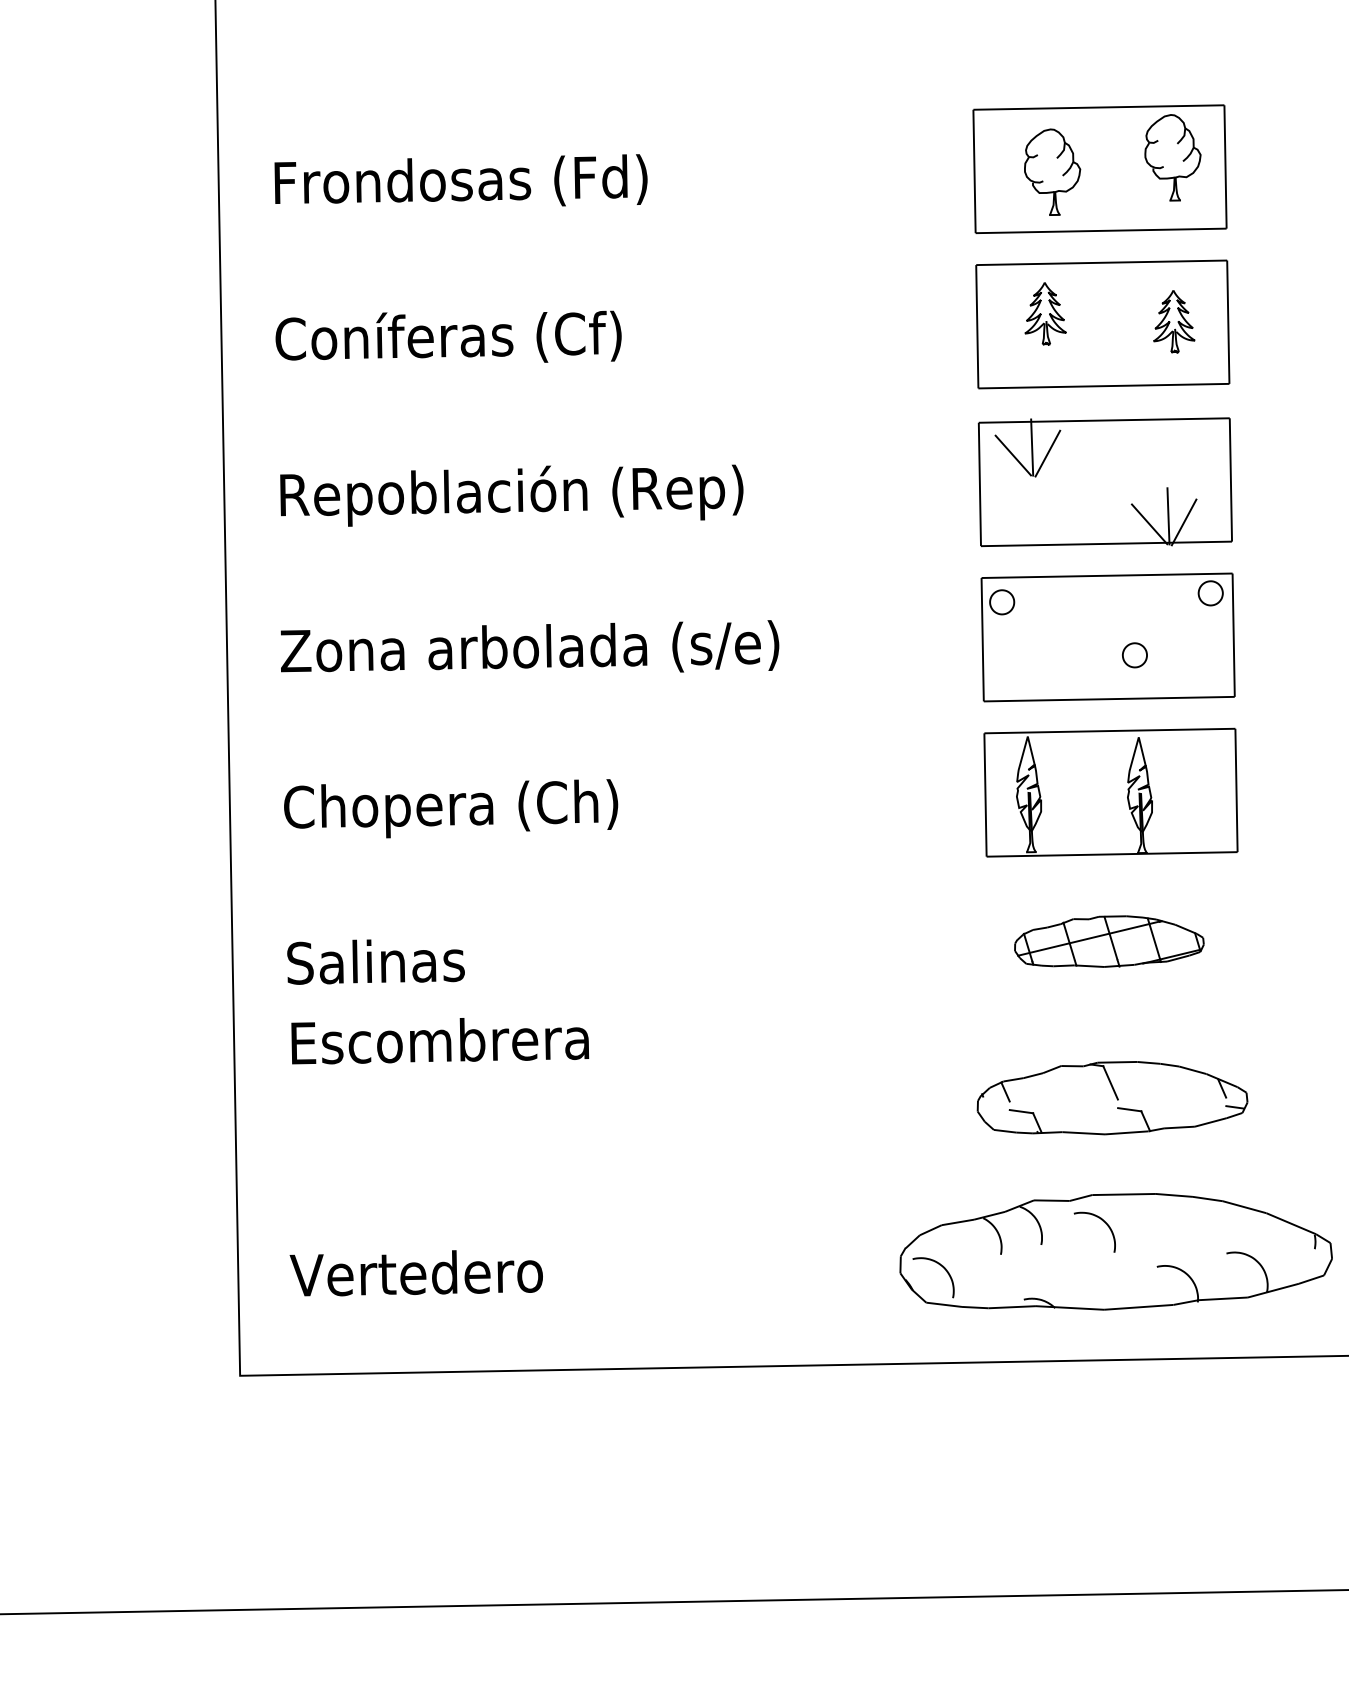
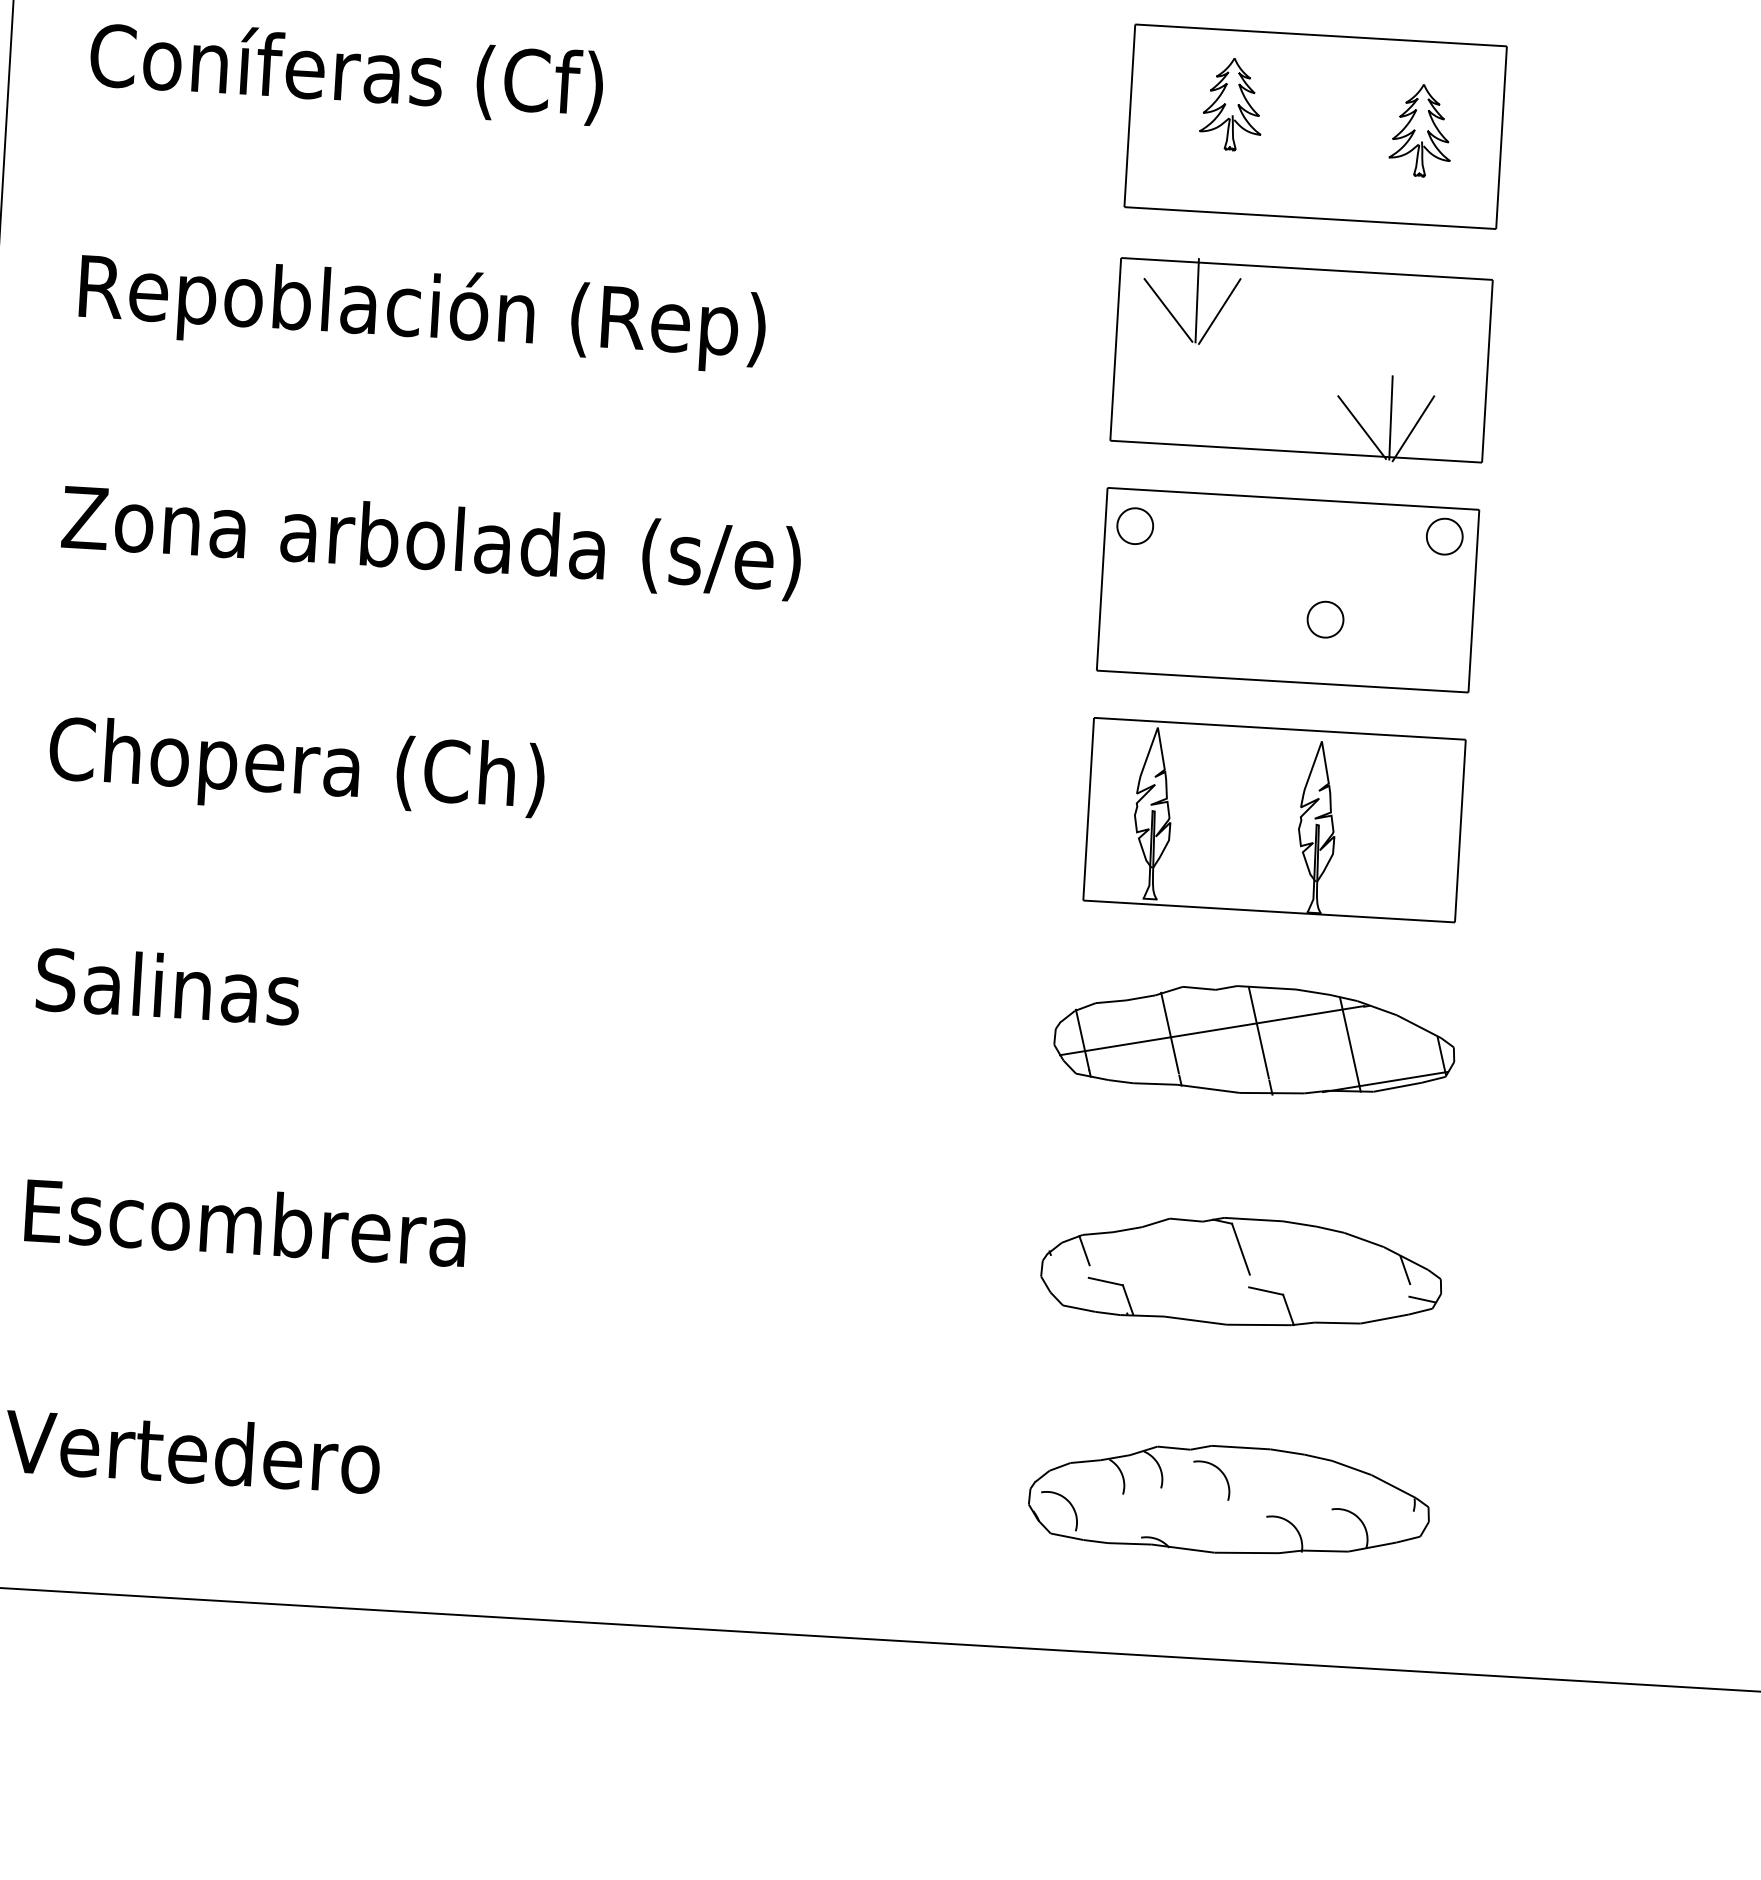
part: (1109, 941) -> (1255, 1039), size x1.43
text: (440, 1041) -> (246, 1224), moved
part: (1115, 1252) -> (1228, 1500), size x0.62

